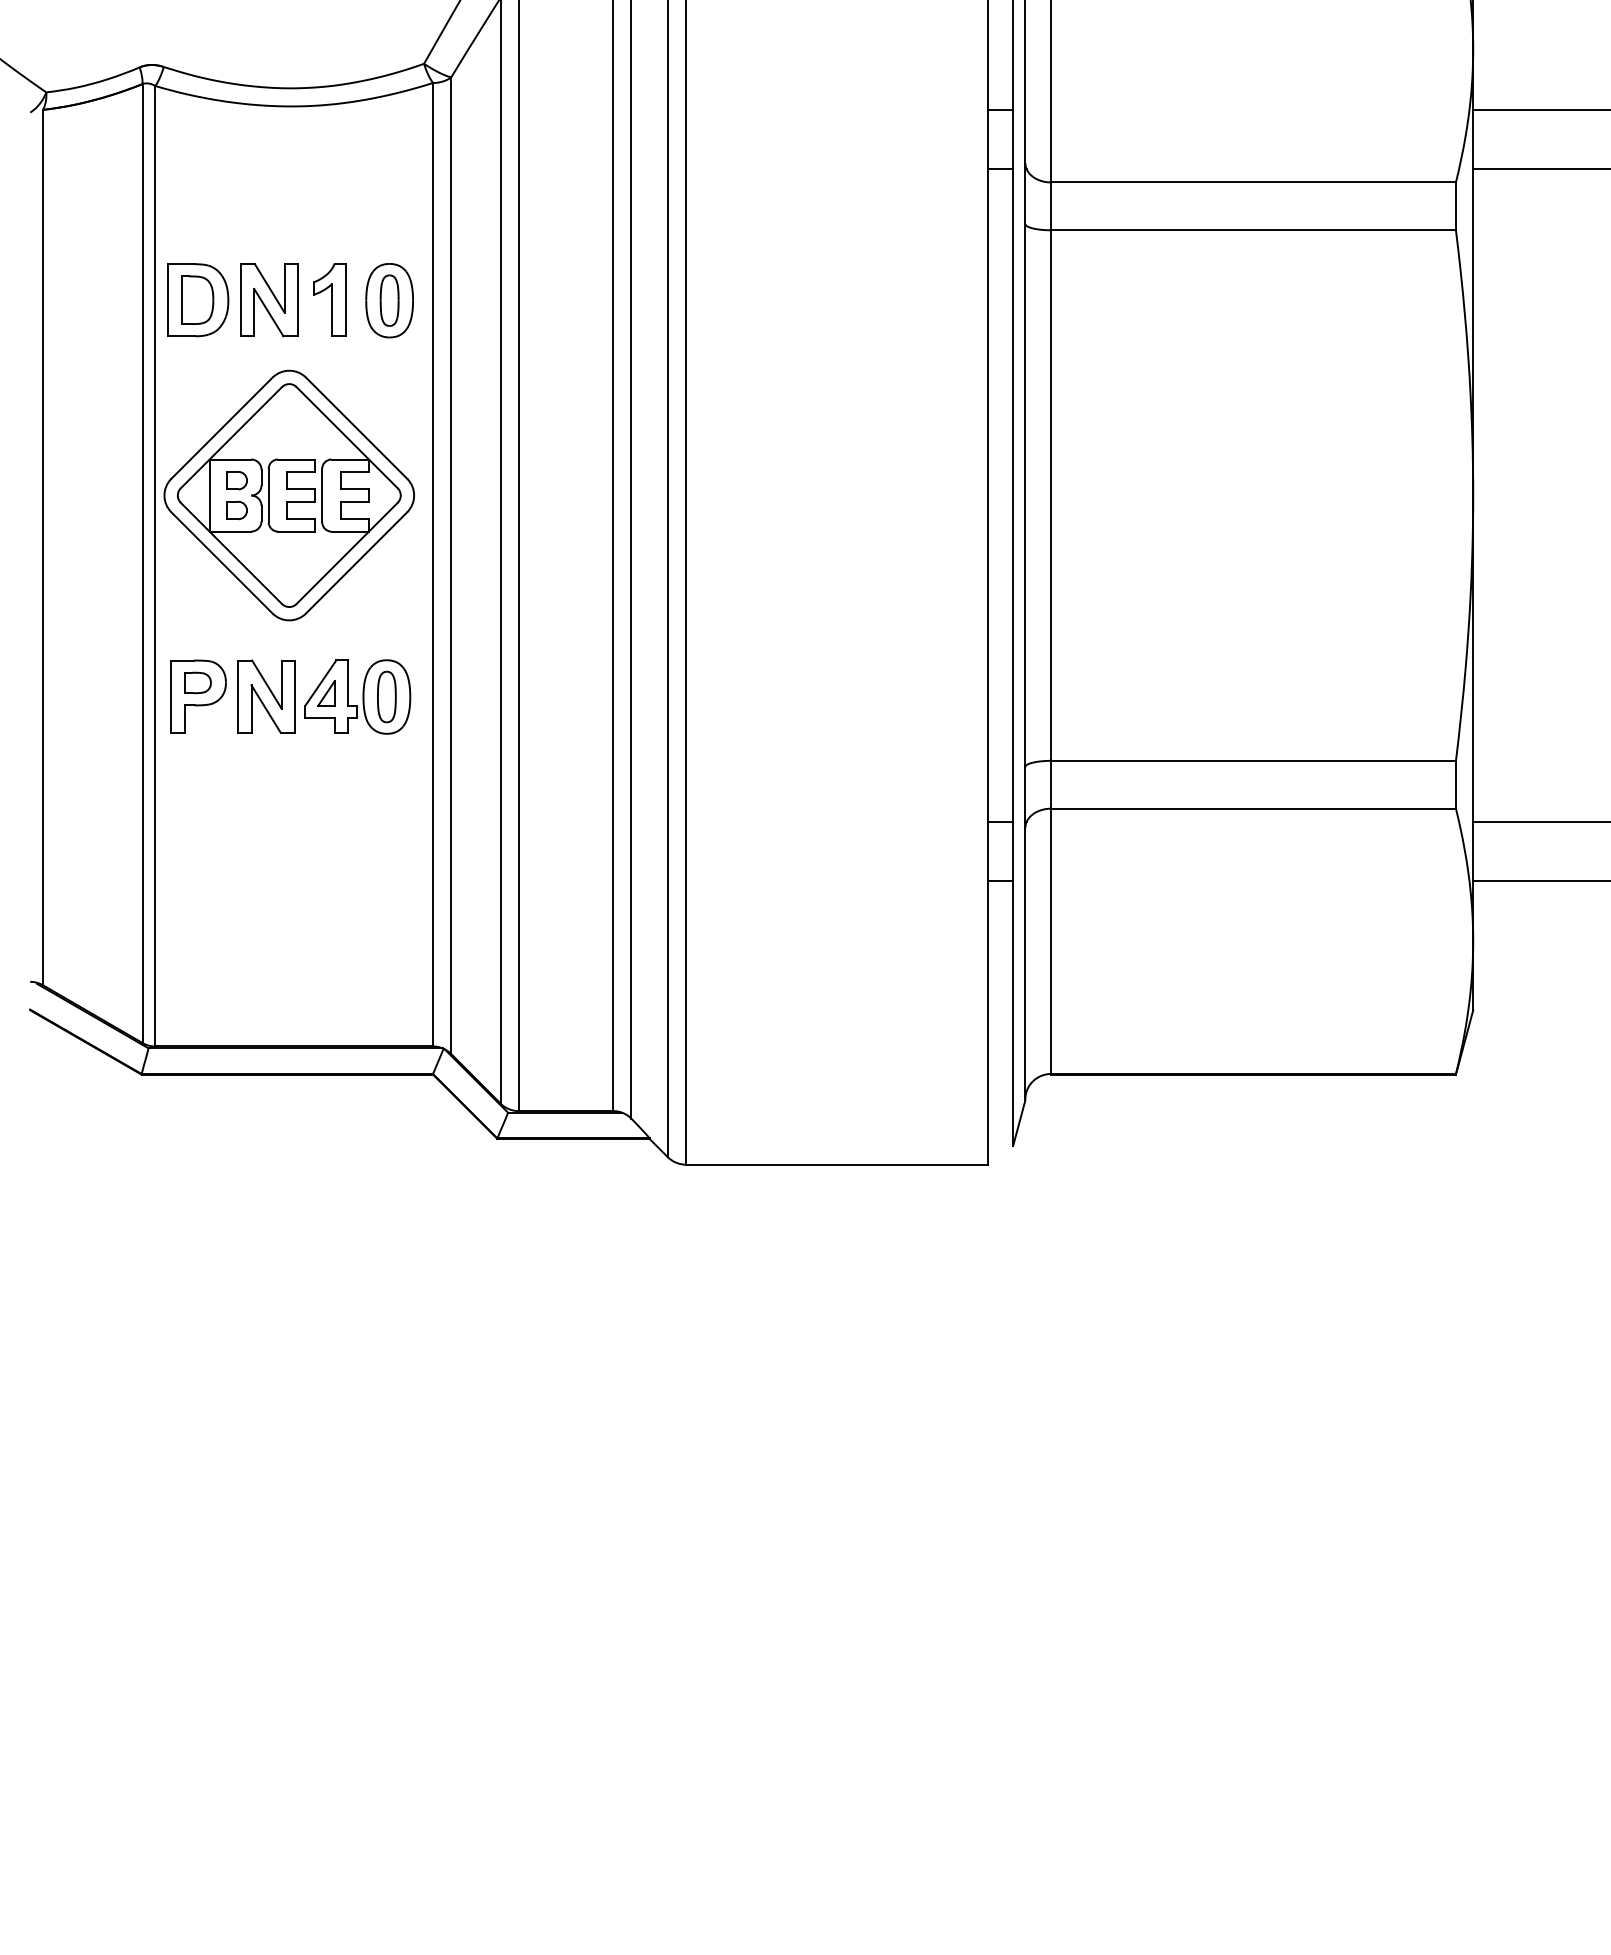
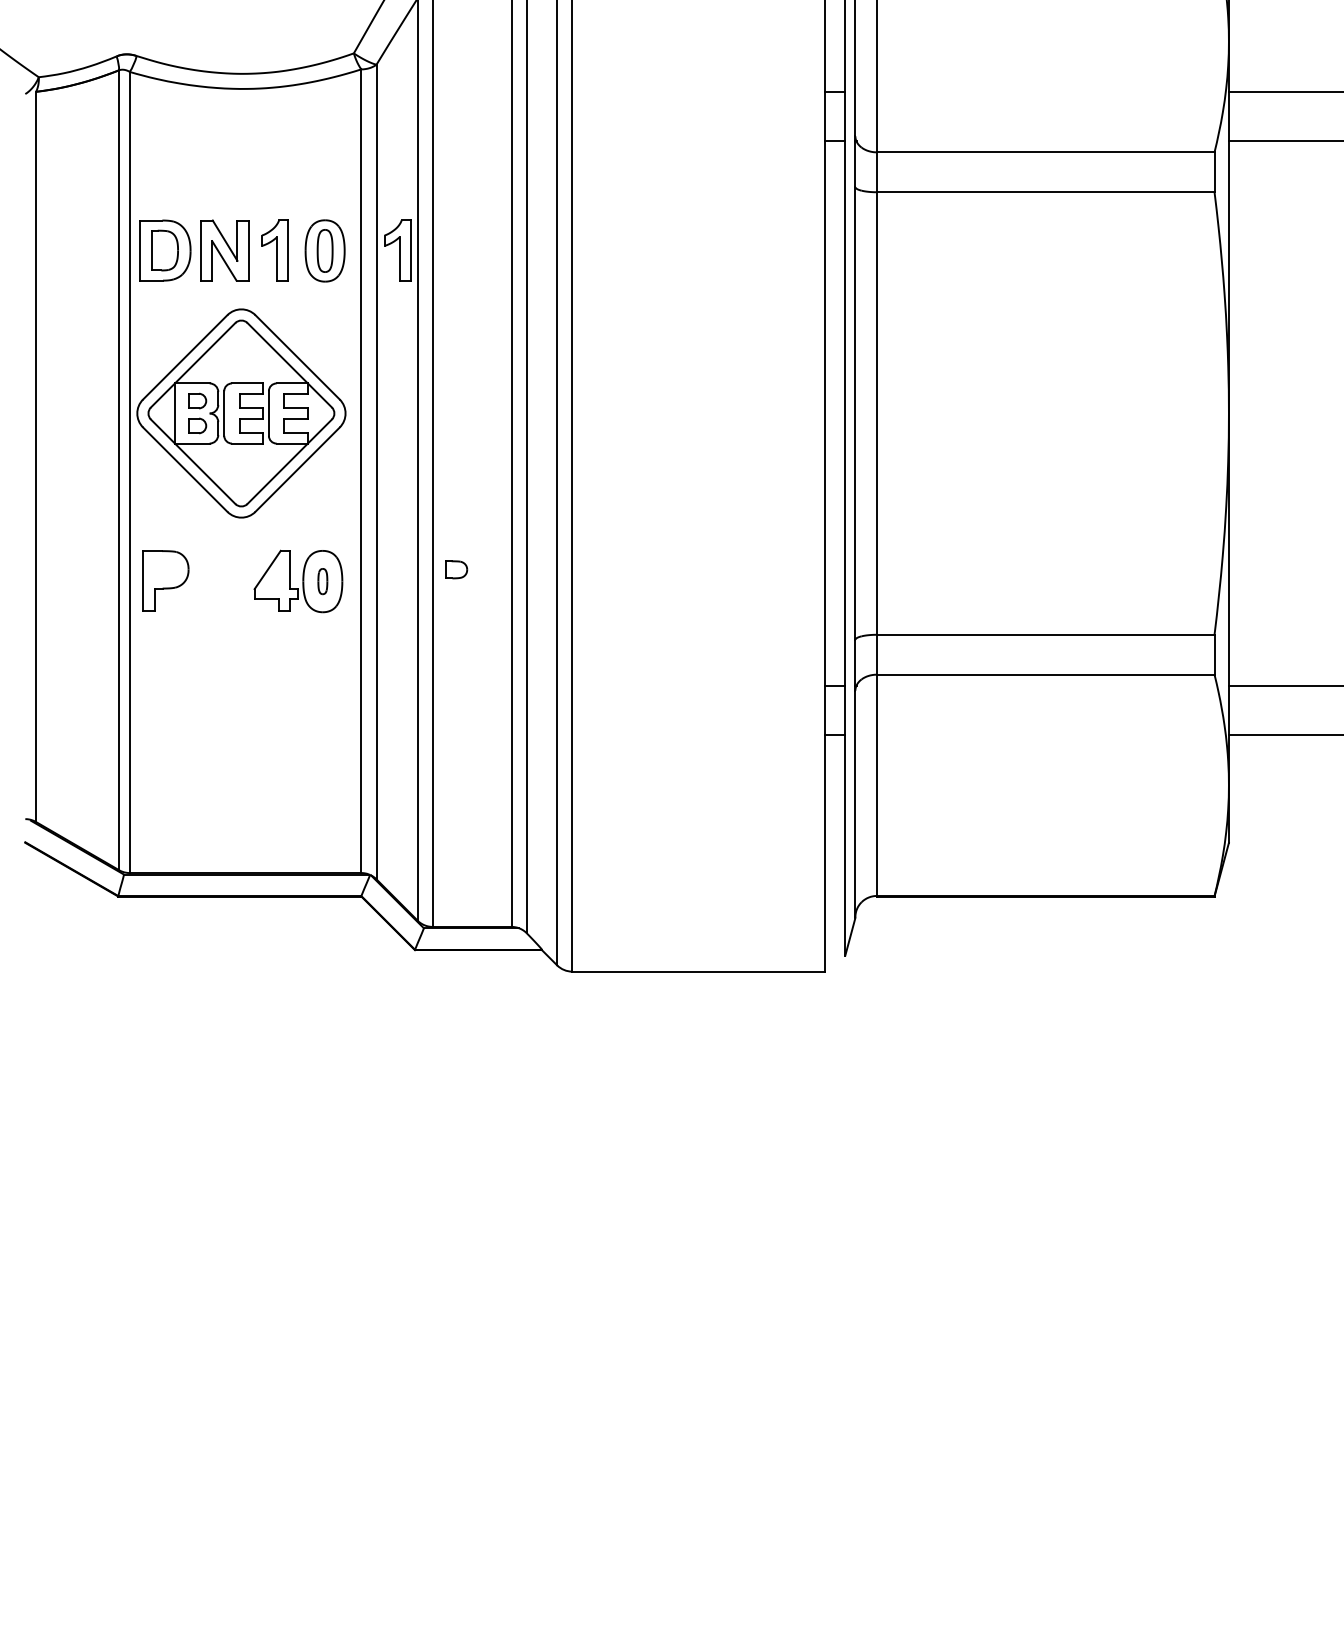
part: (476, 299) -> (397, 249), added
part: (197, 682) -> (455, 569), moved
part: (326, 693) -> (272, 578), removed
part: (266, 696) -> (222, 581), removed
part: (386, 696) -> (322, 581), size x0.6

